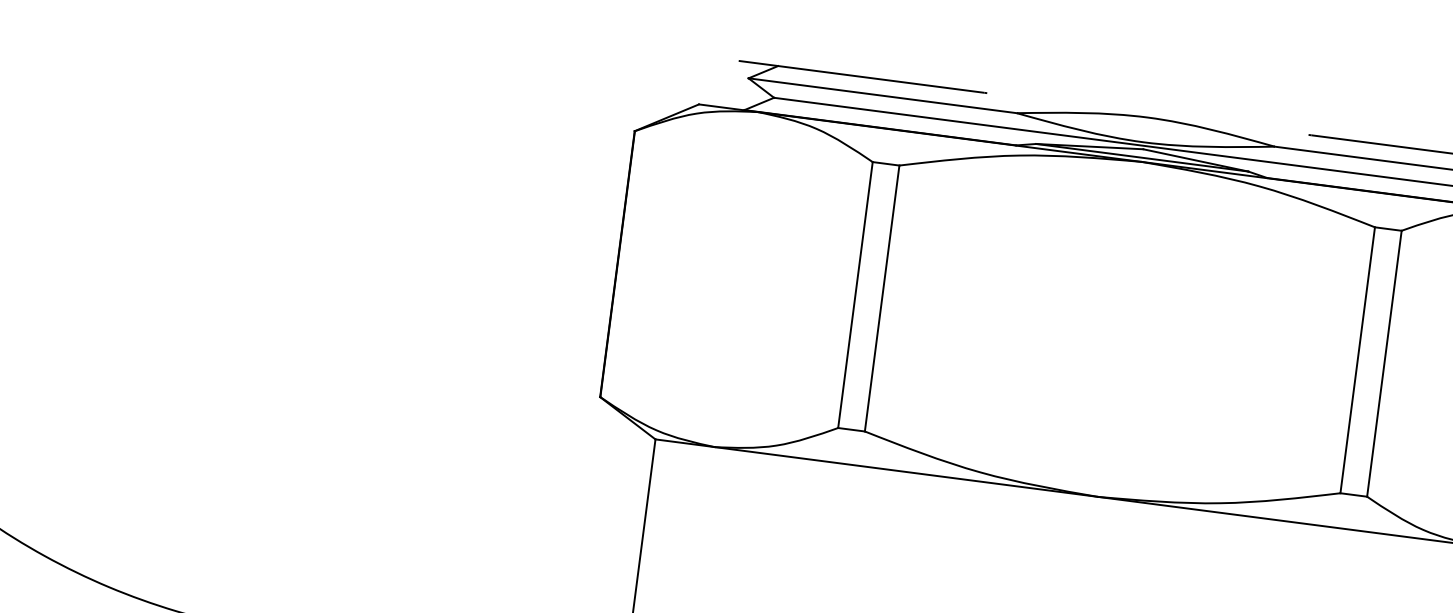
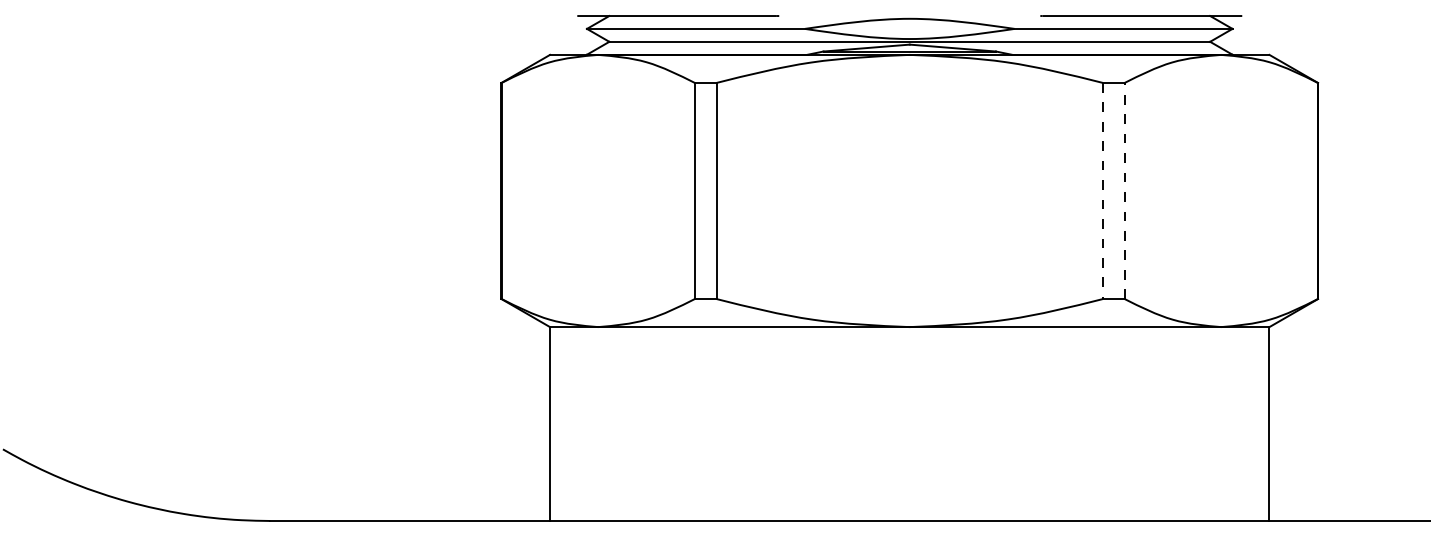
line: (1357, 360) -> (1102, 191), solid -> dashed
line: (1384, 363) -> (1124, 190), solid -> dashed

